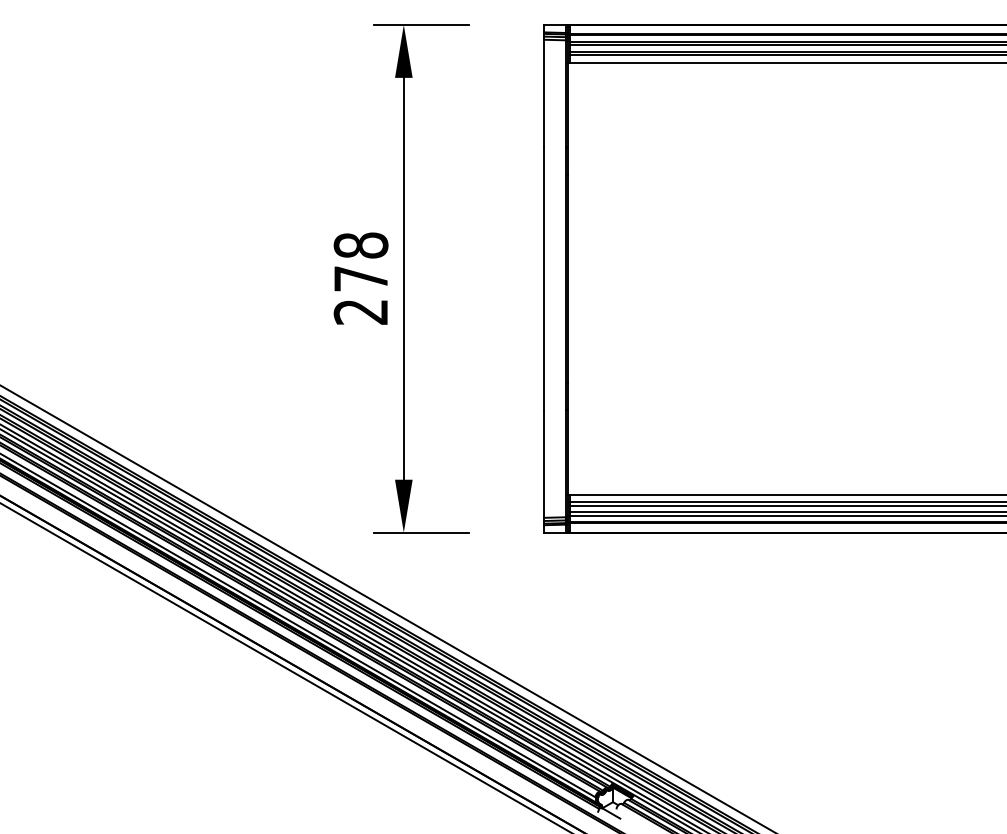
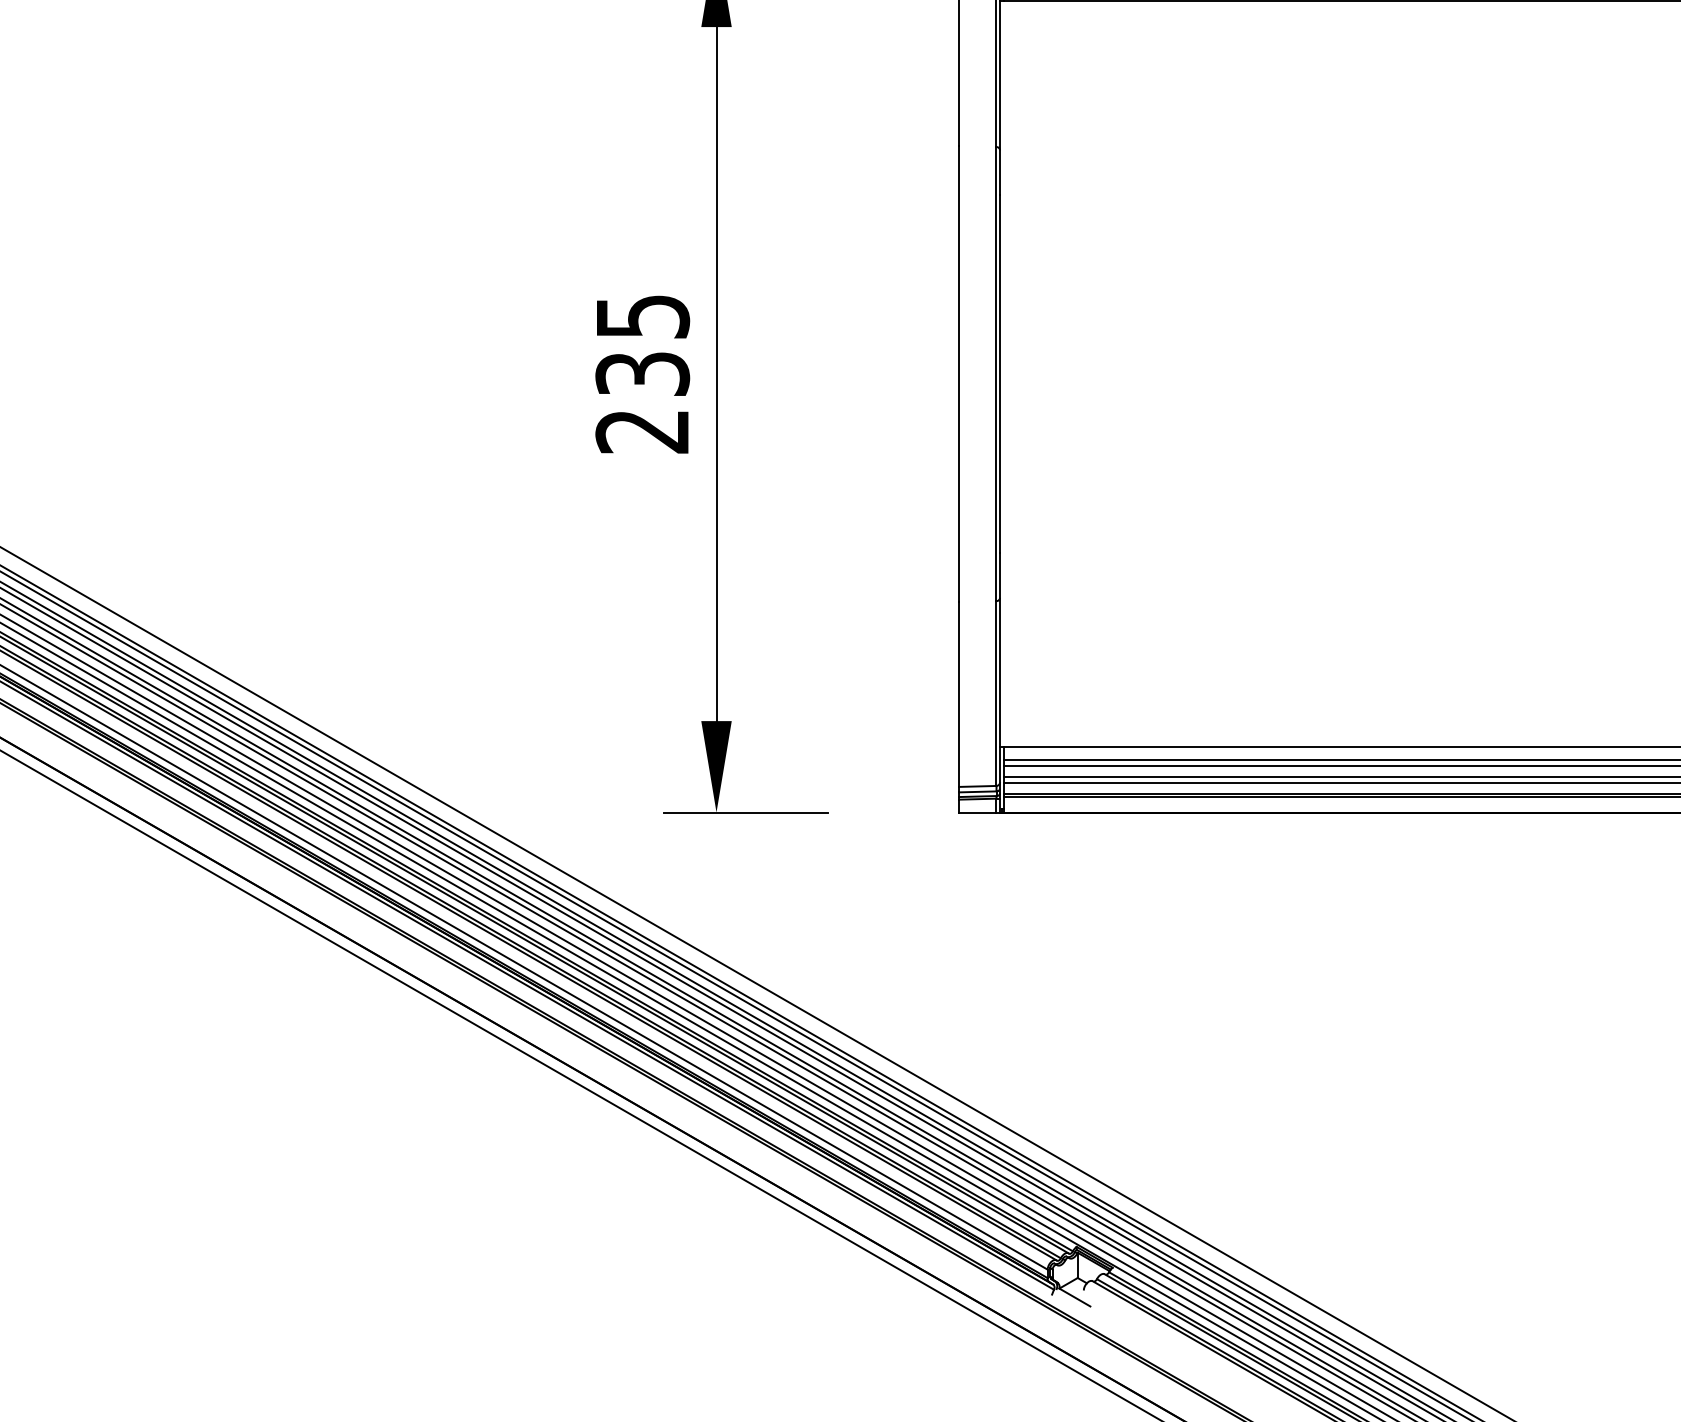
text: (360, 261) -> (641, 344), 278 -> 235

